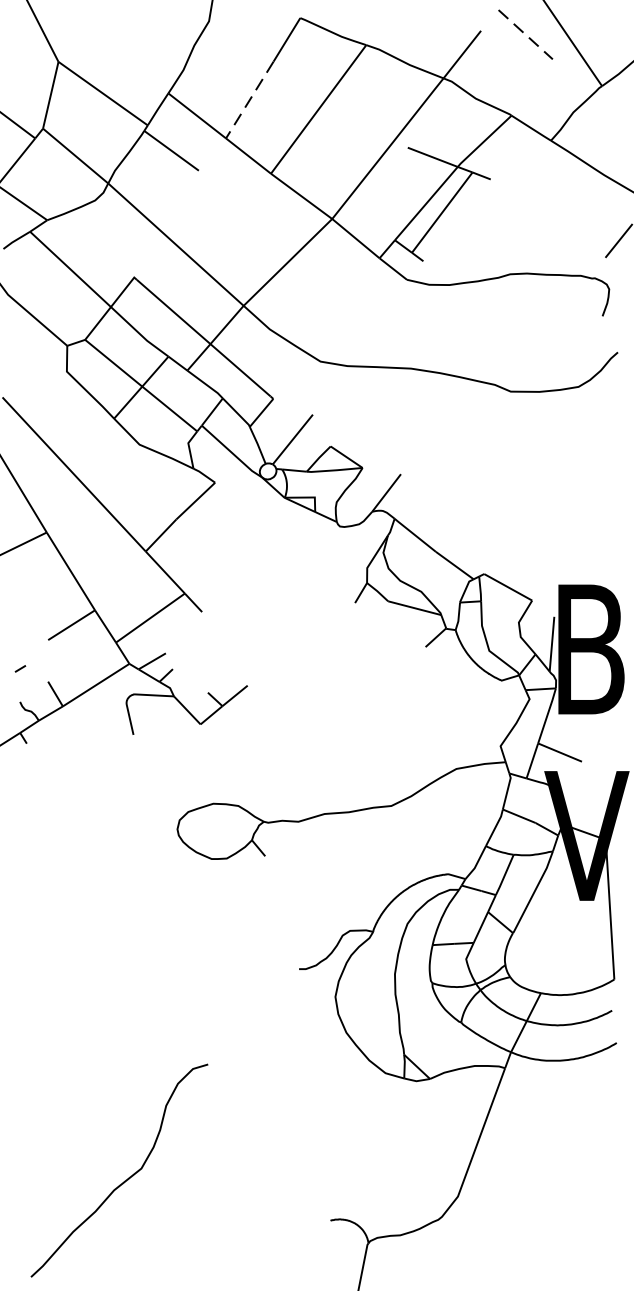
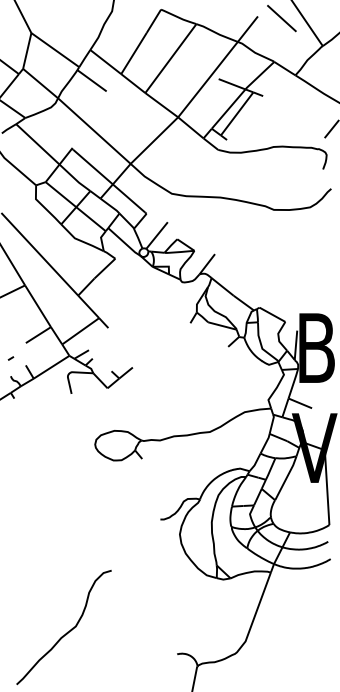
line: (524, 34) -> (281, 18), dashed -> solid
line: (248, 99) -> (133, 53), dashed -> solid

